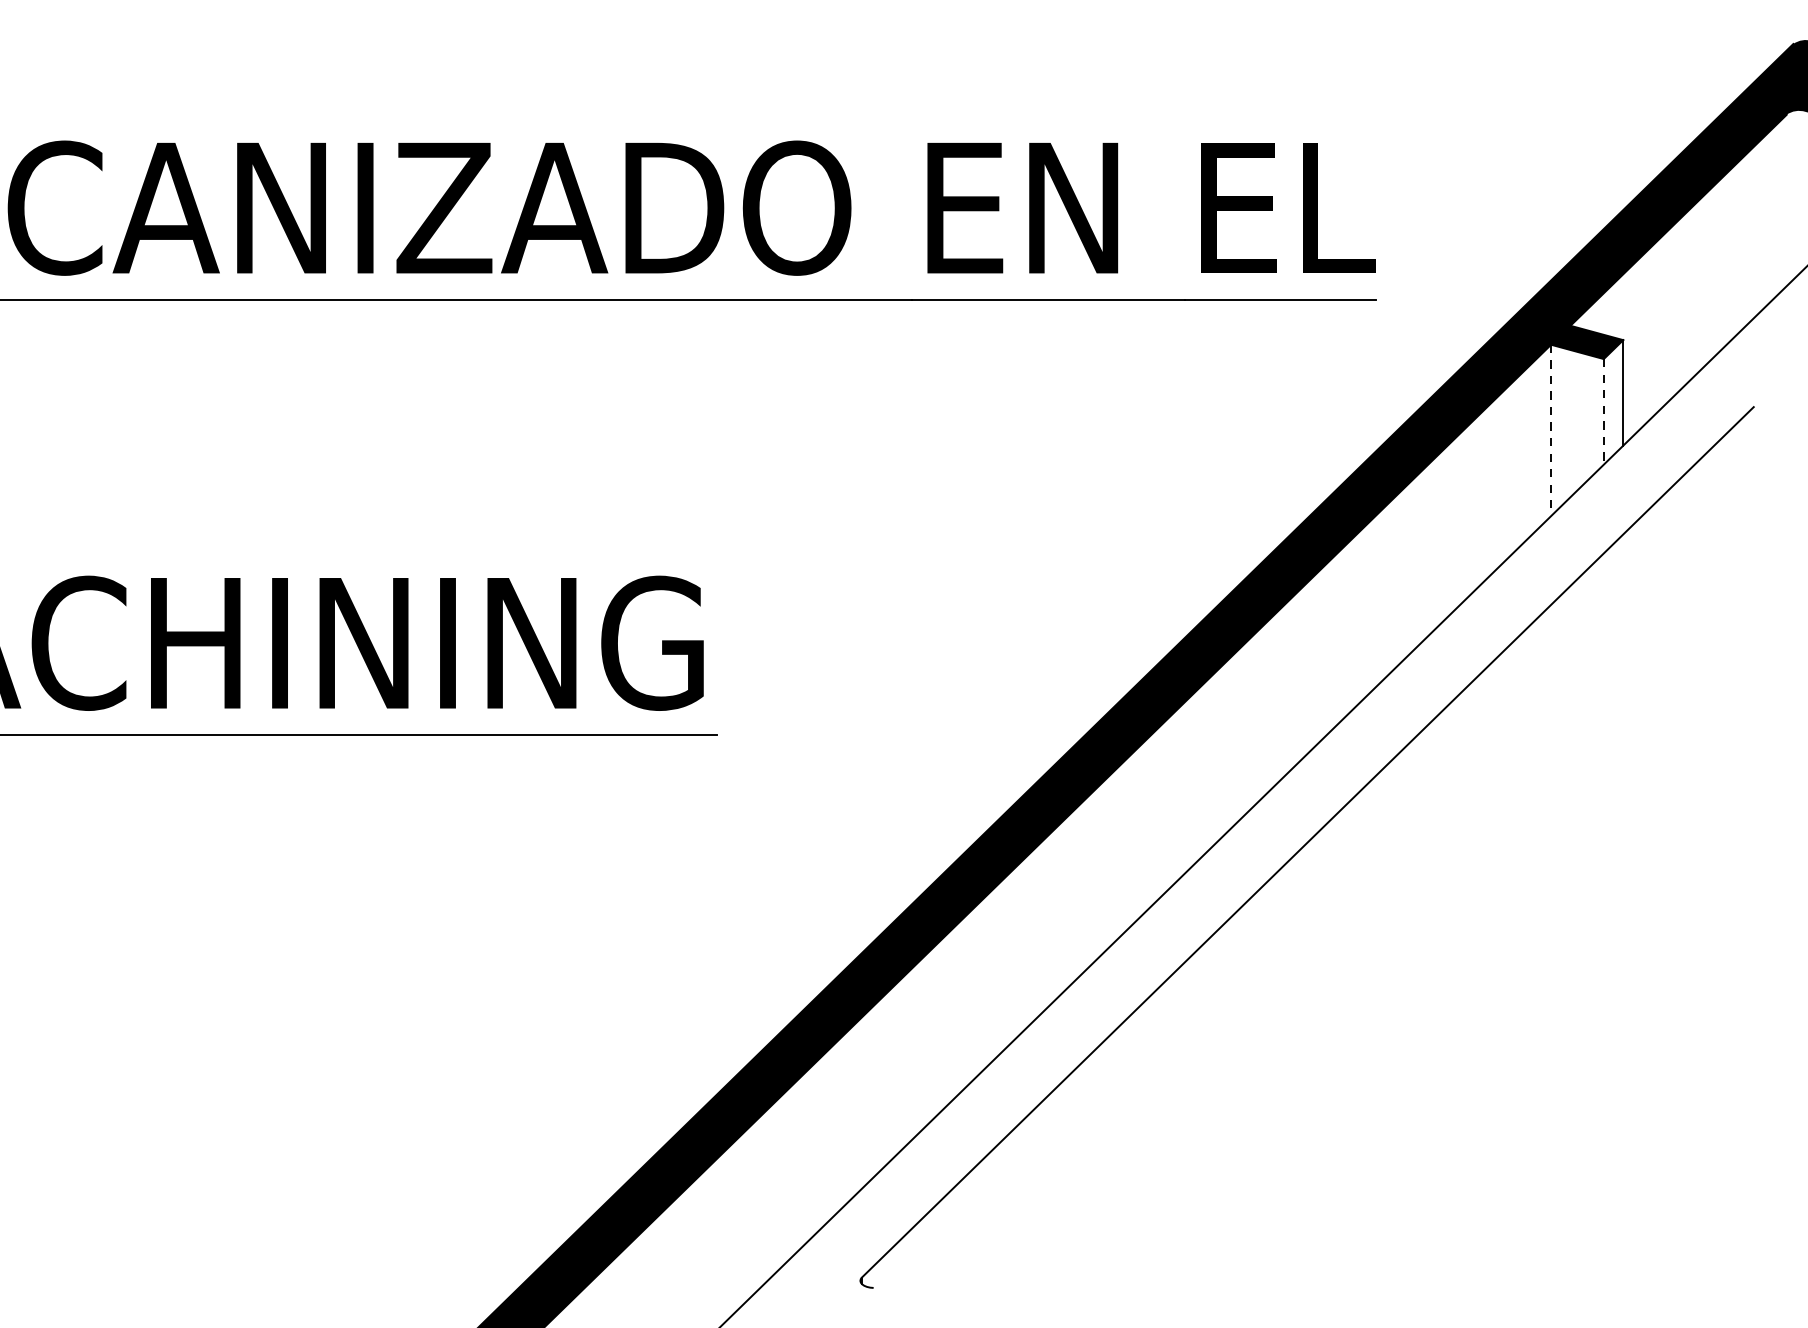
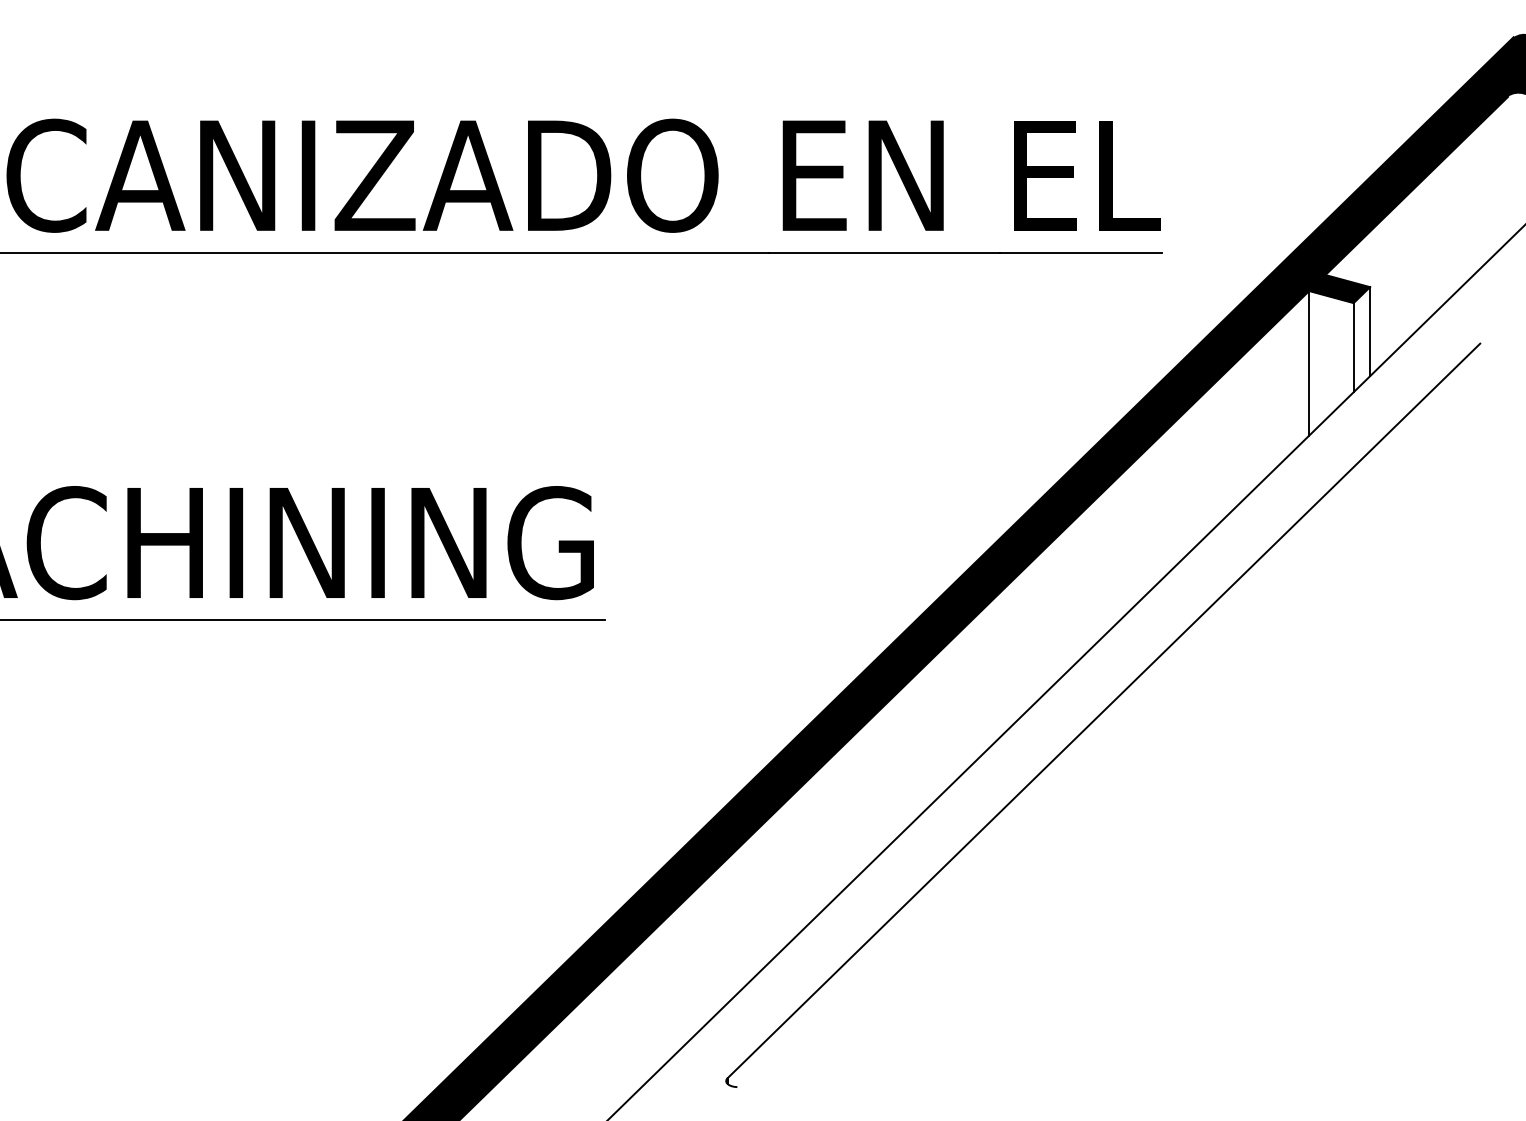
line: (1603, 411) -> (1353, 347), dashed -> solid
line: (1551, 430) -> (1309, 363), dashed -> solid

